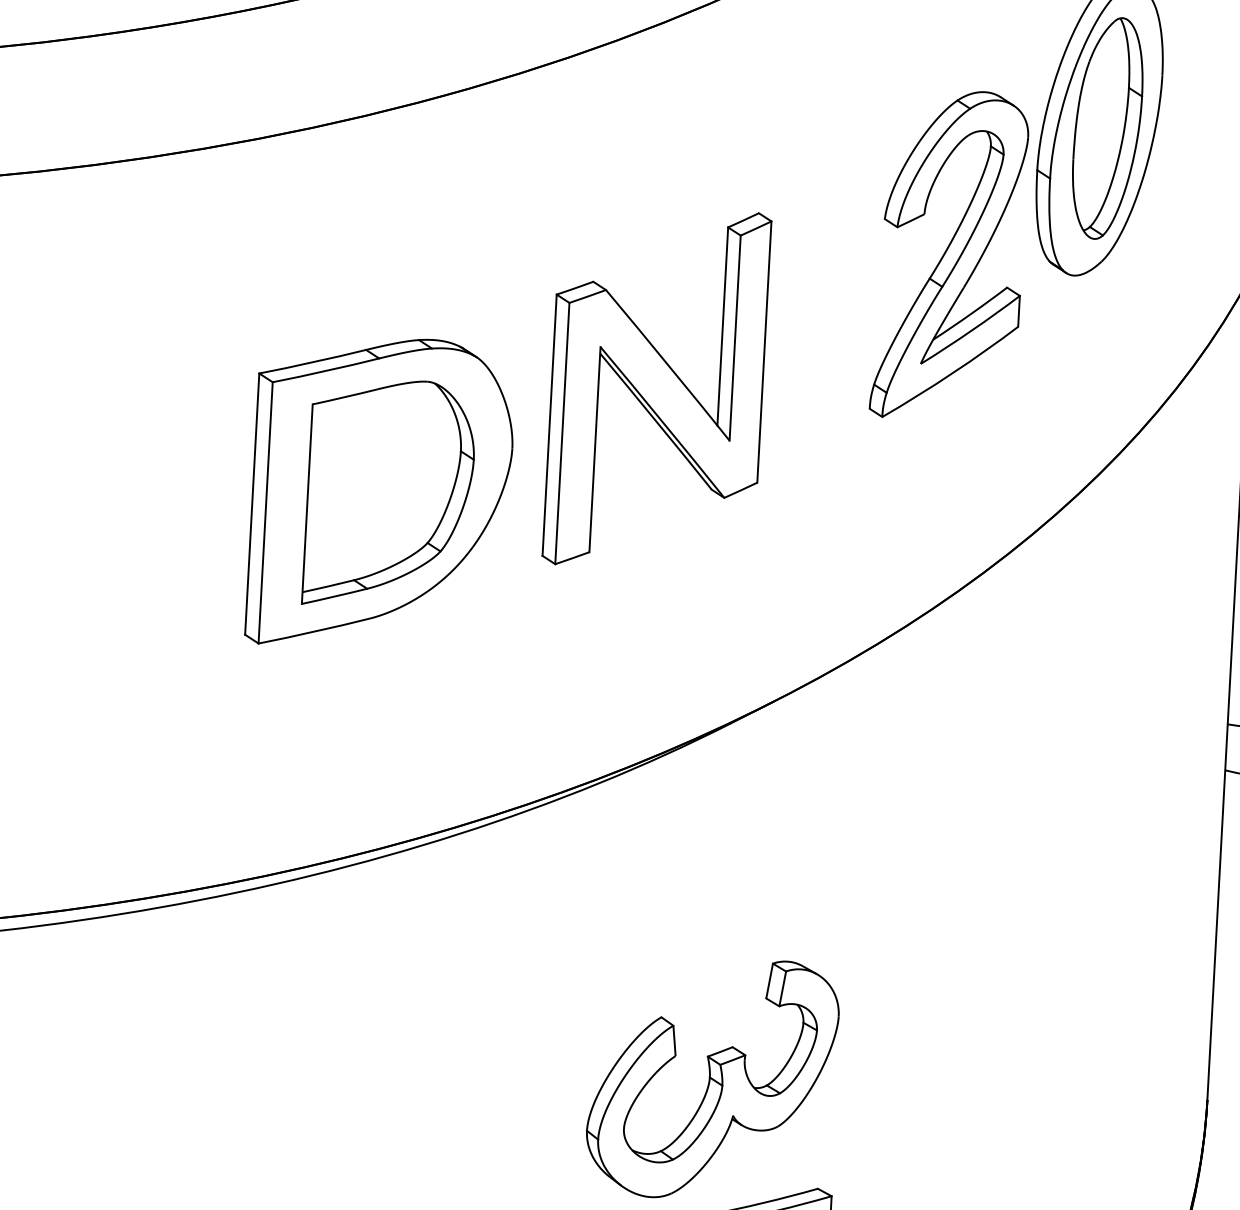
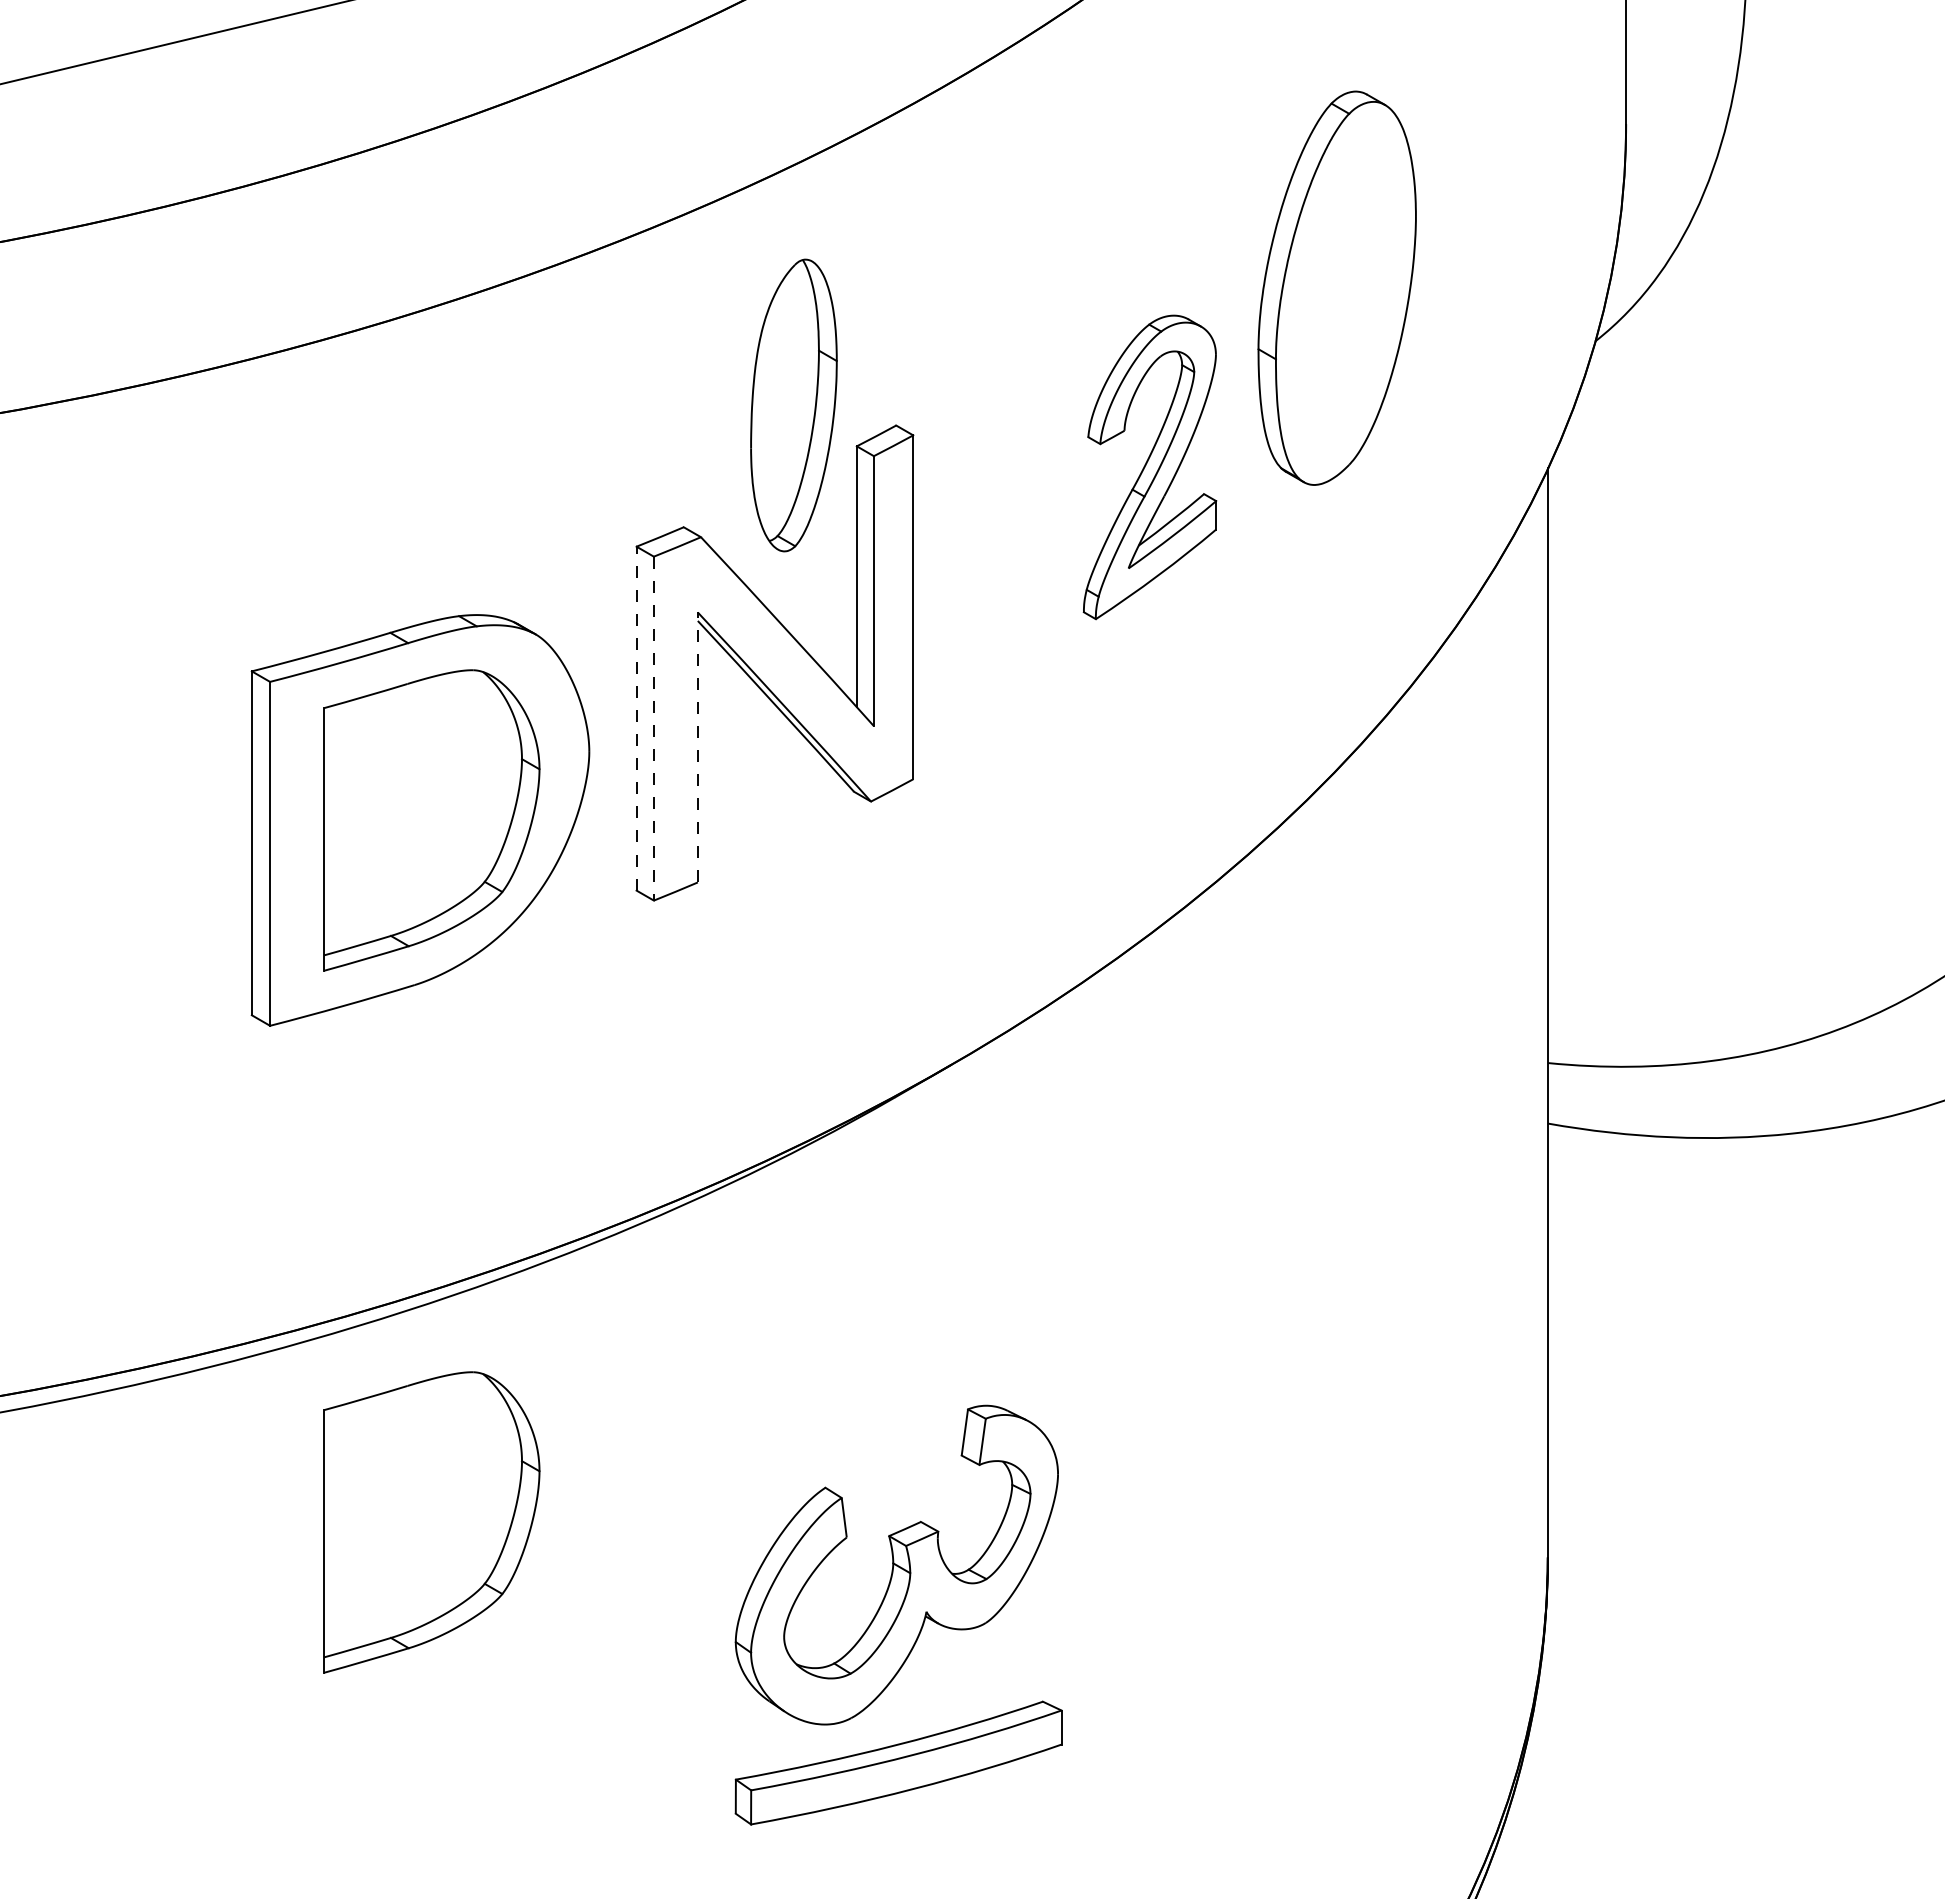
part: (1107, 128) -> (793, 405), moved
part: (949, 255) -> (1149, 467), size x0.7
line: (549, 425) -> (636, 718), solid -> dashed
line: (562, 433) -> (653, 728), solid -> dashed
line: (594, 449) -> (697, 747), solid -> dashed
part: (360, 1027) -> (431, 1522), added

